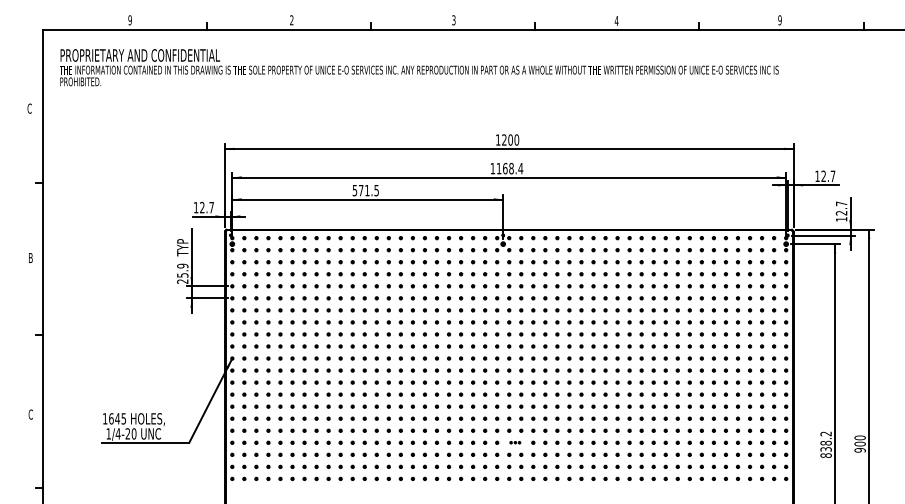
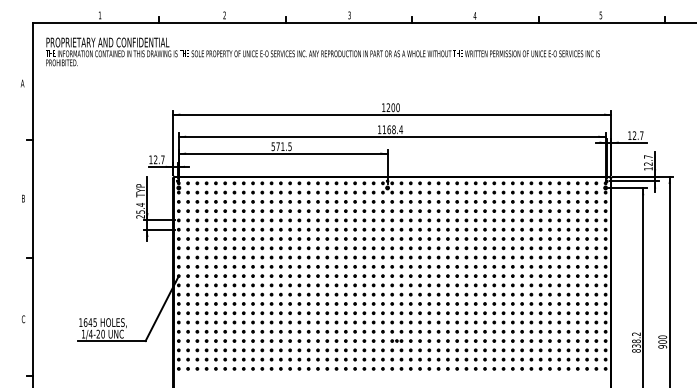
text: (129, 20) -> (99, 15), 9 -> 1
text: (779, 20) -> (600, 15), 9 -> 5
text: (29, 108) -> (22, 83), C -> A
text: (182, 265) -> (140, 204), 25.9 -> 25.4
part: (515, 442) -> (397, 340), size x1.43

